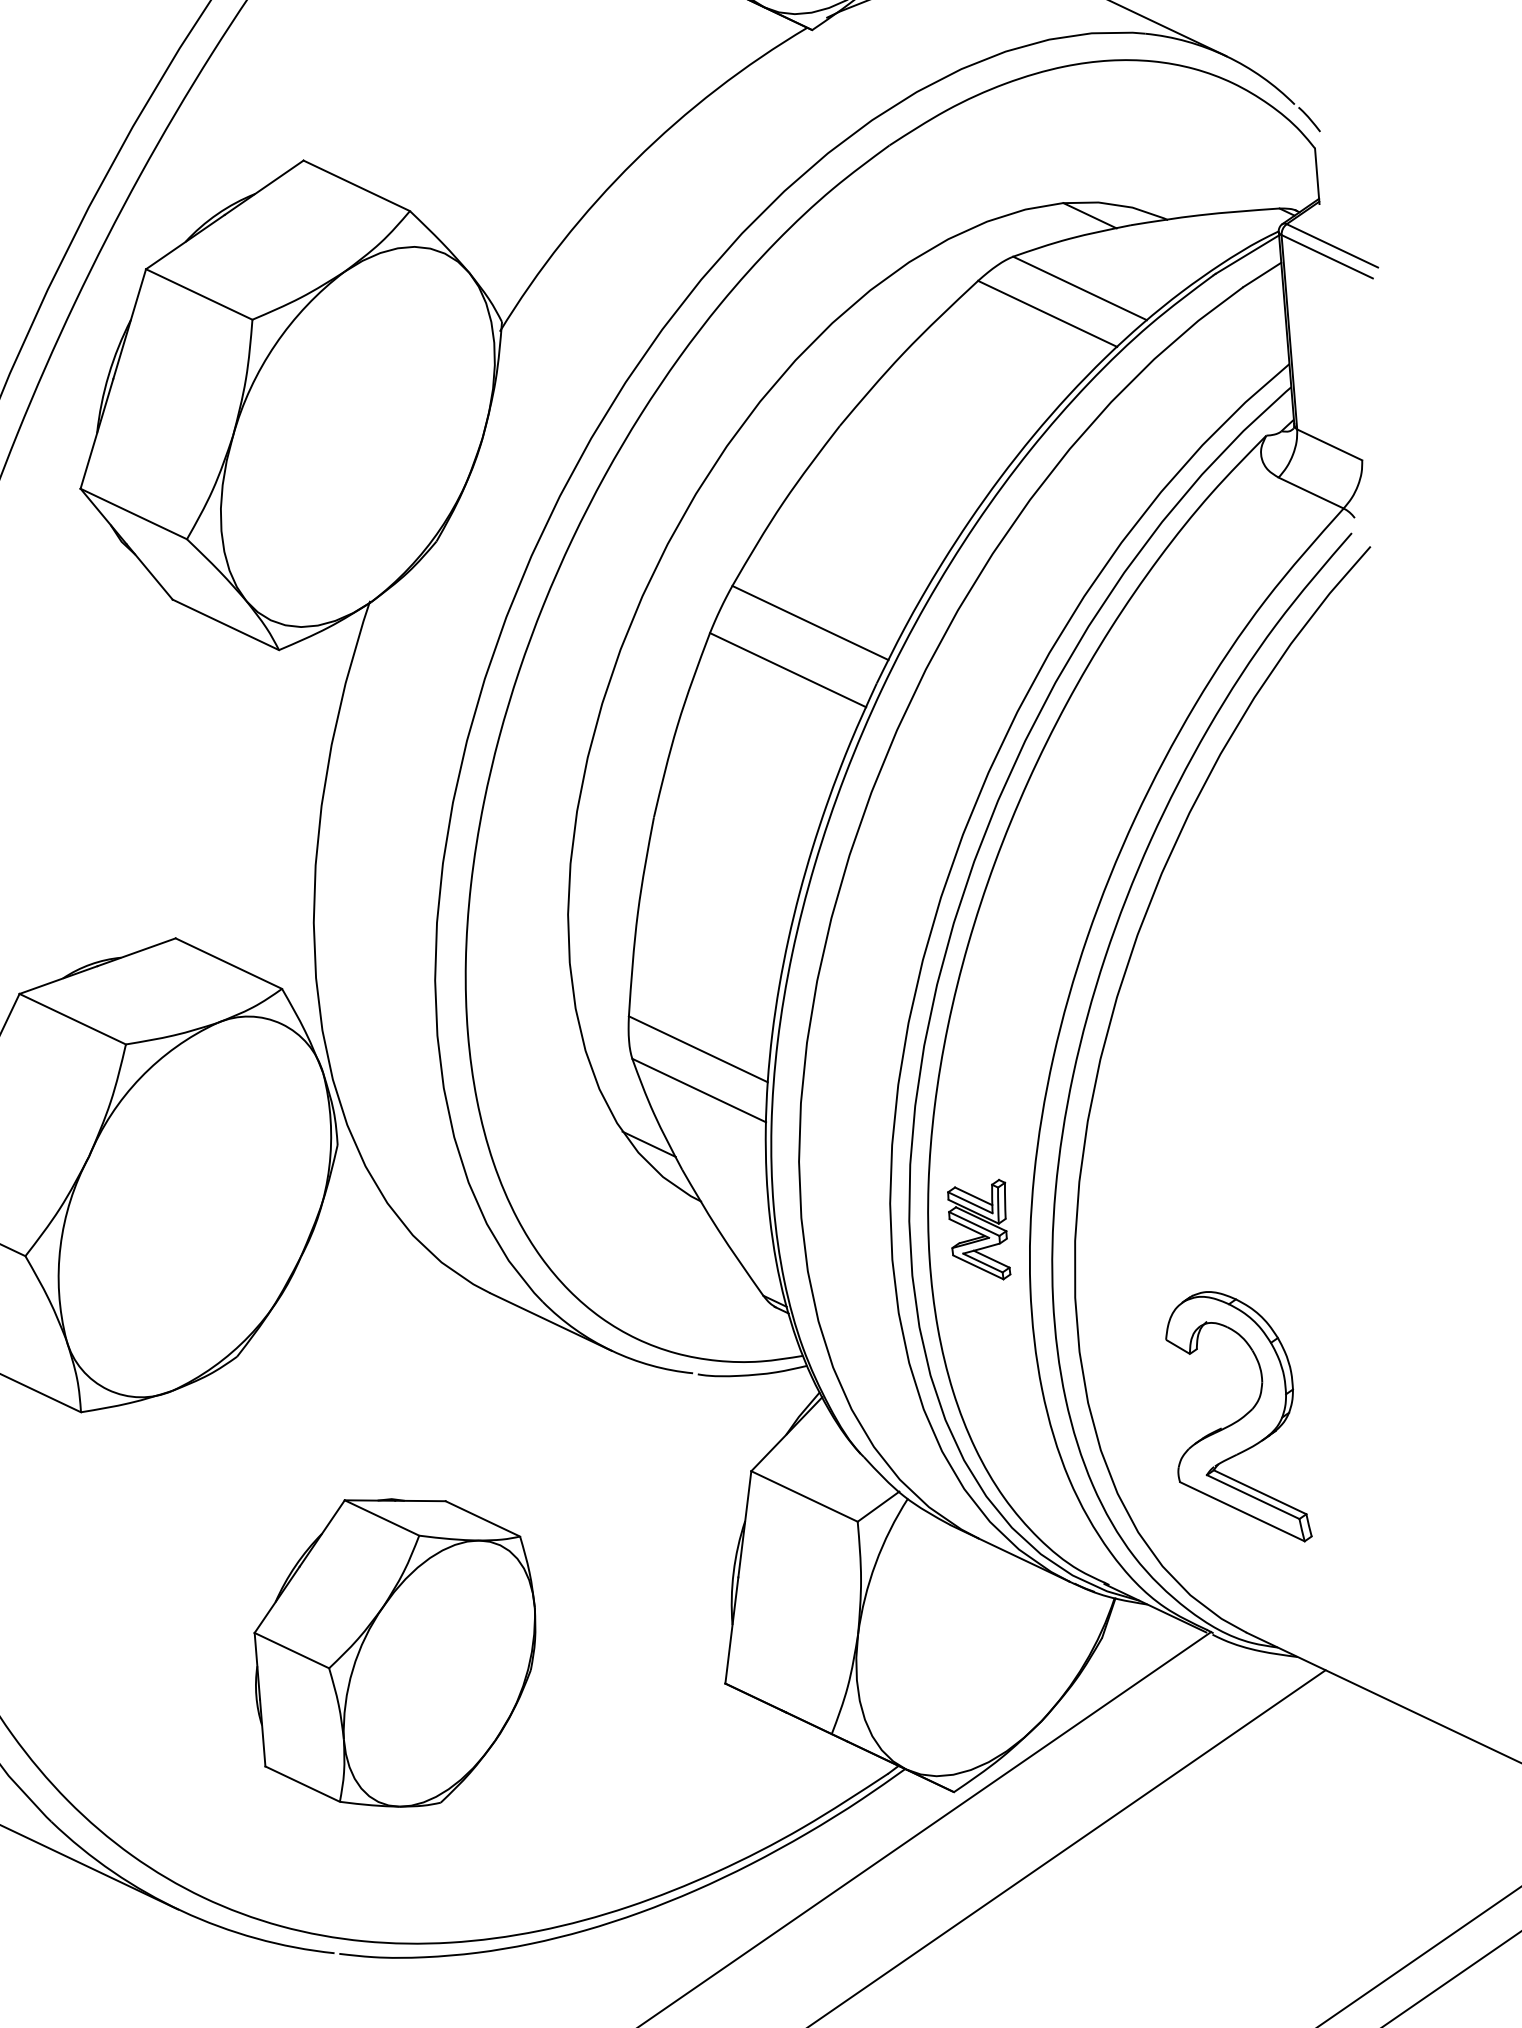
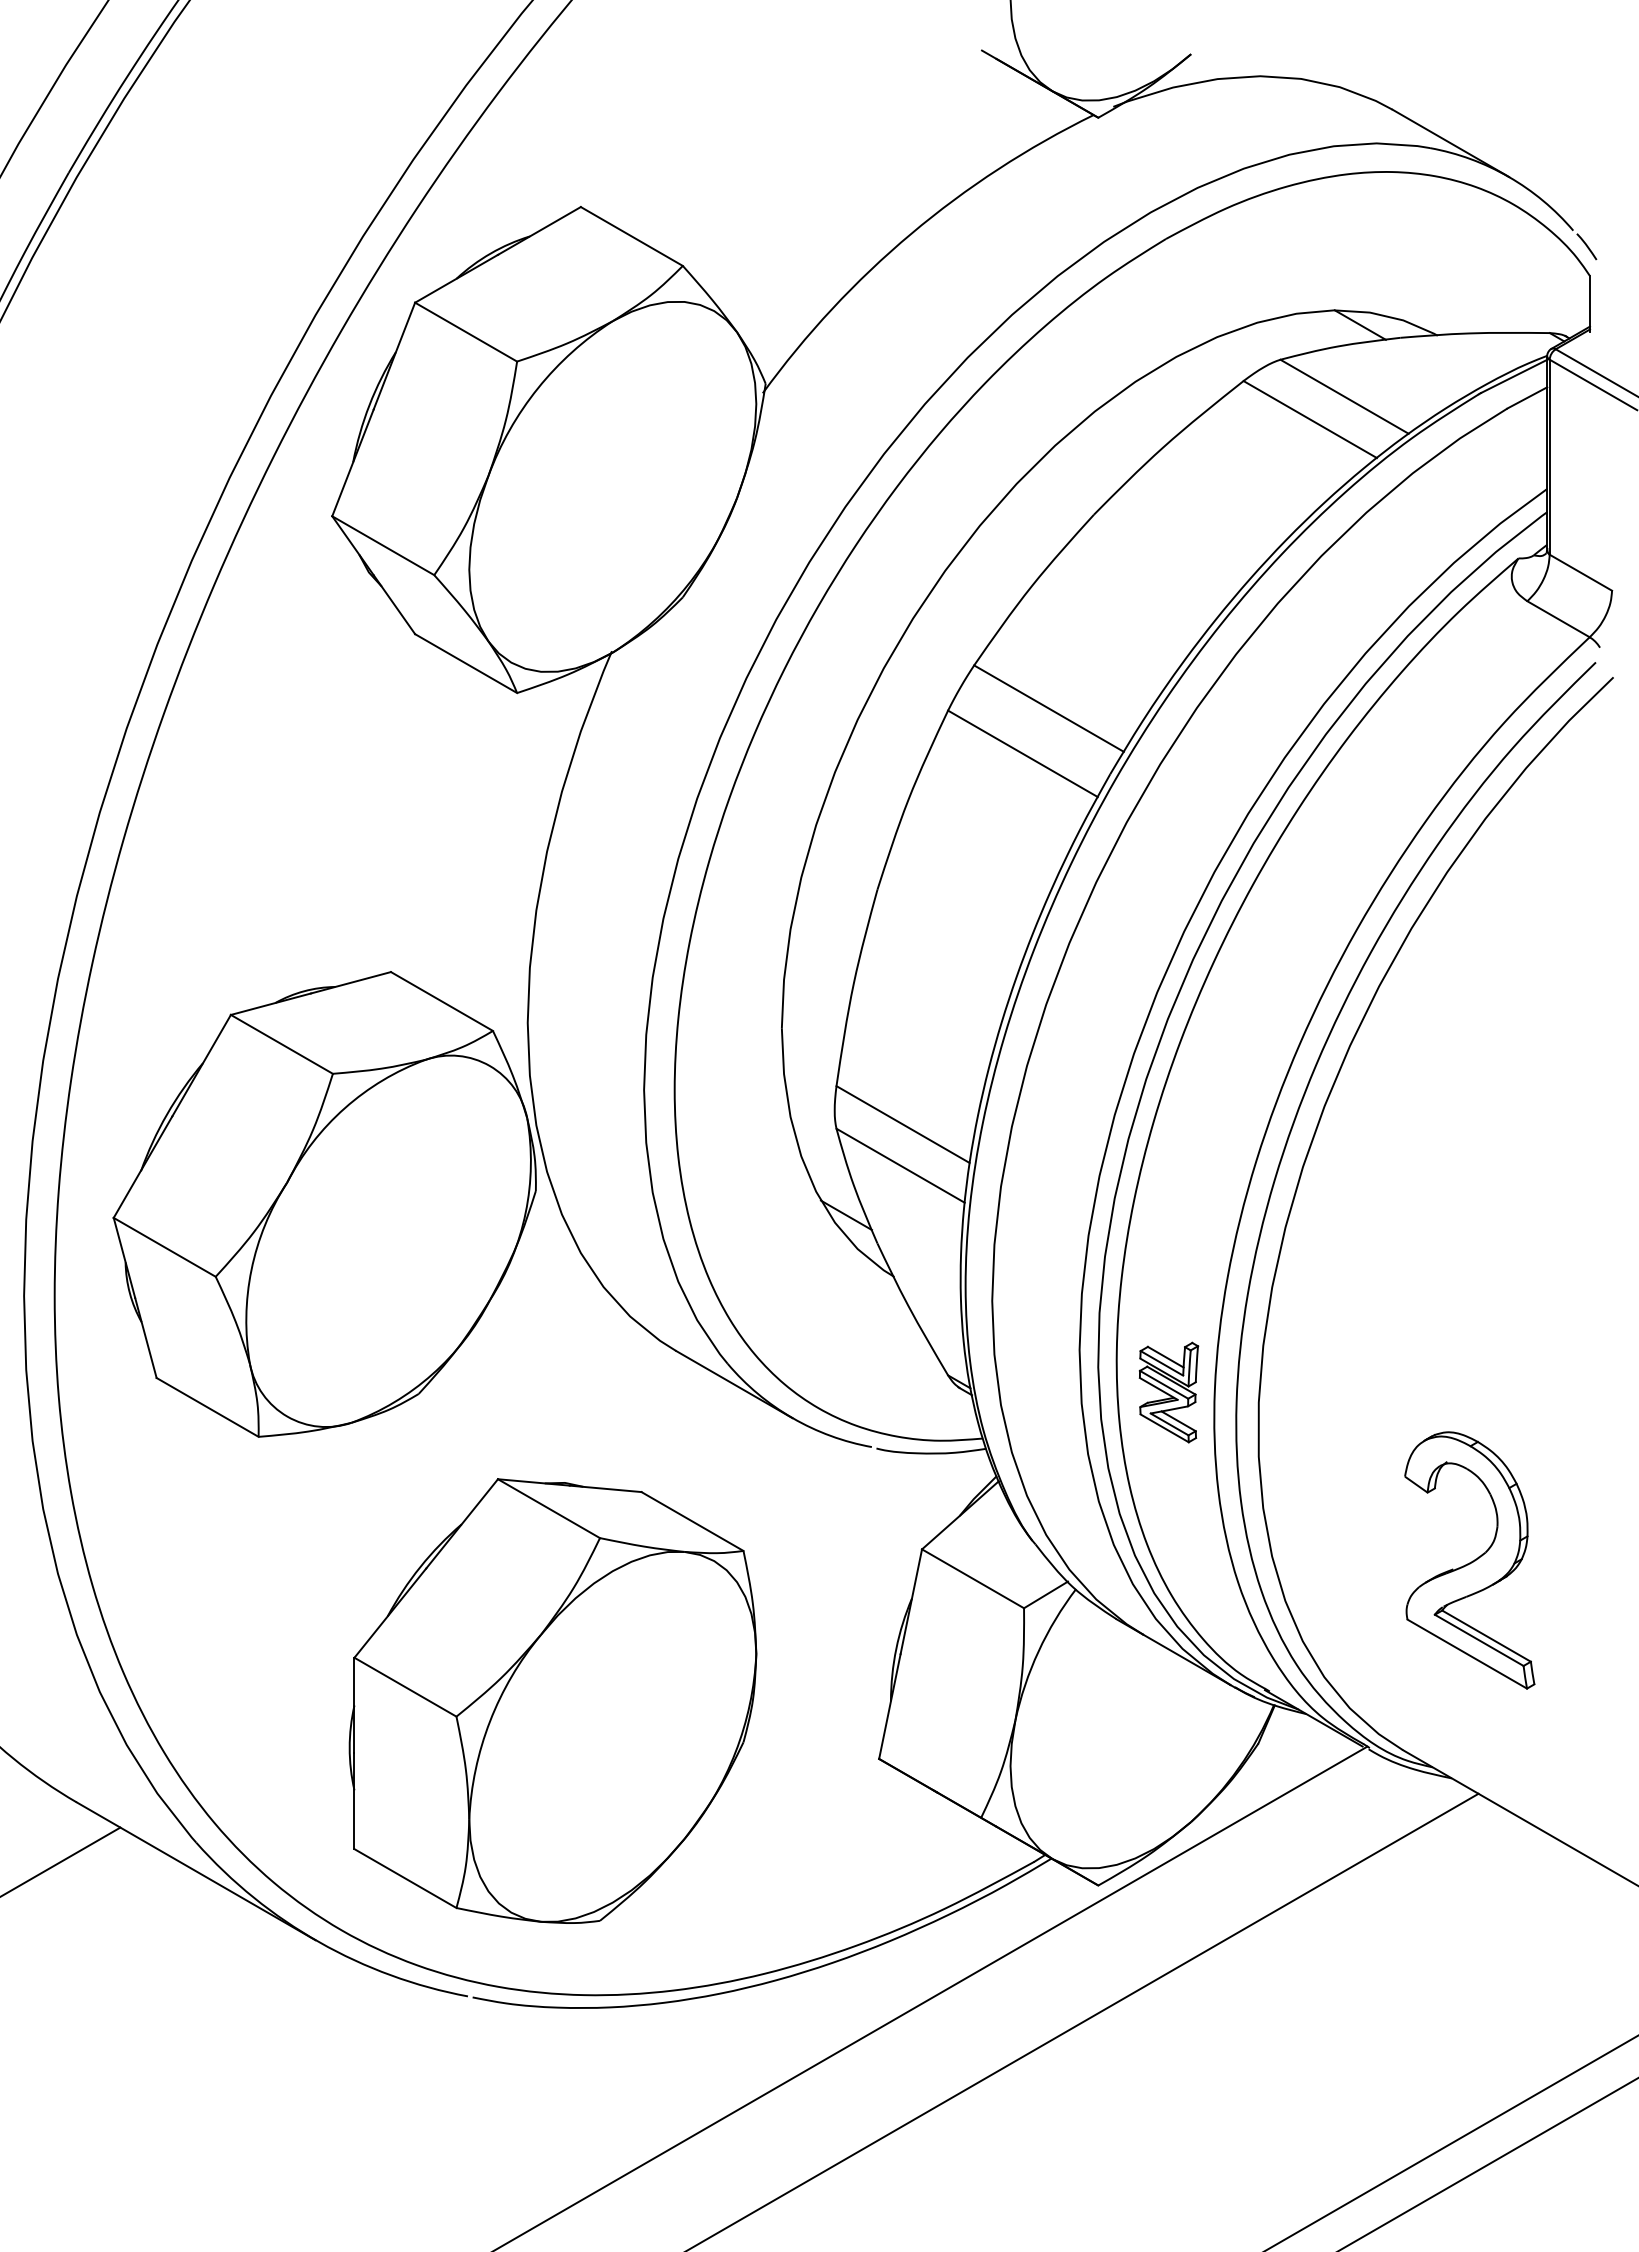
part: (979, 1231) -> (1168, 1392), moved
part: (1237, 1418) -> (1469, 1560), moved
part: (395, 1651) -> (552, 1700), size x1.43

